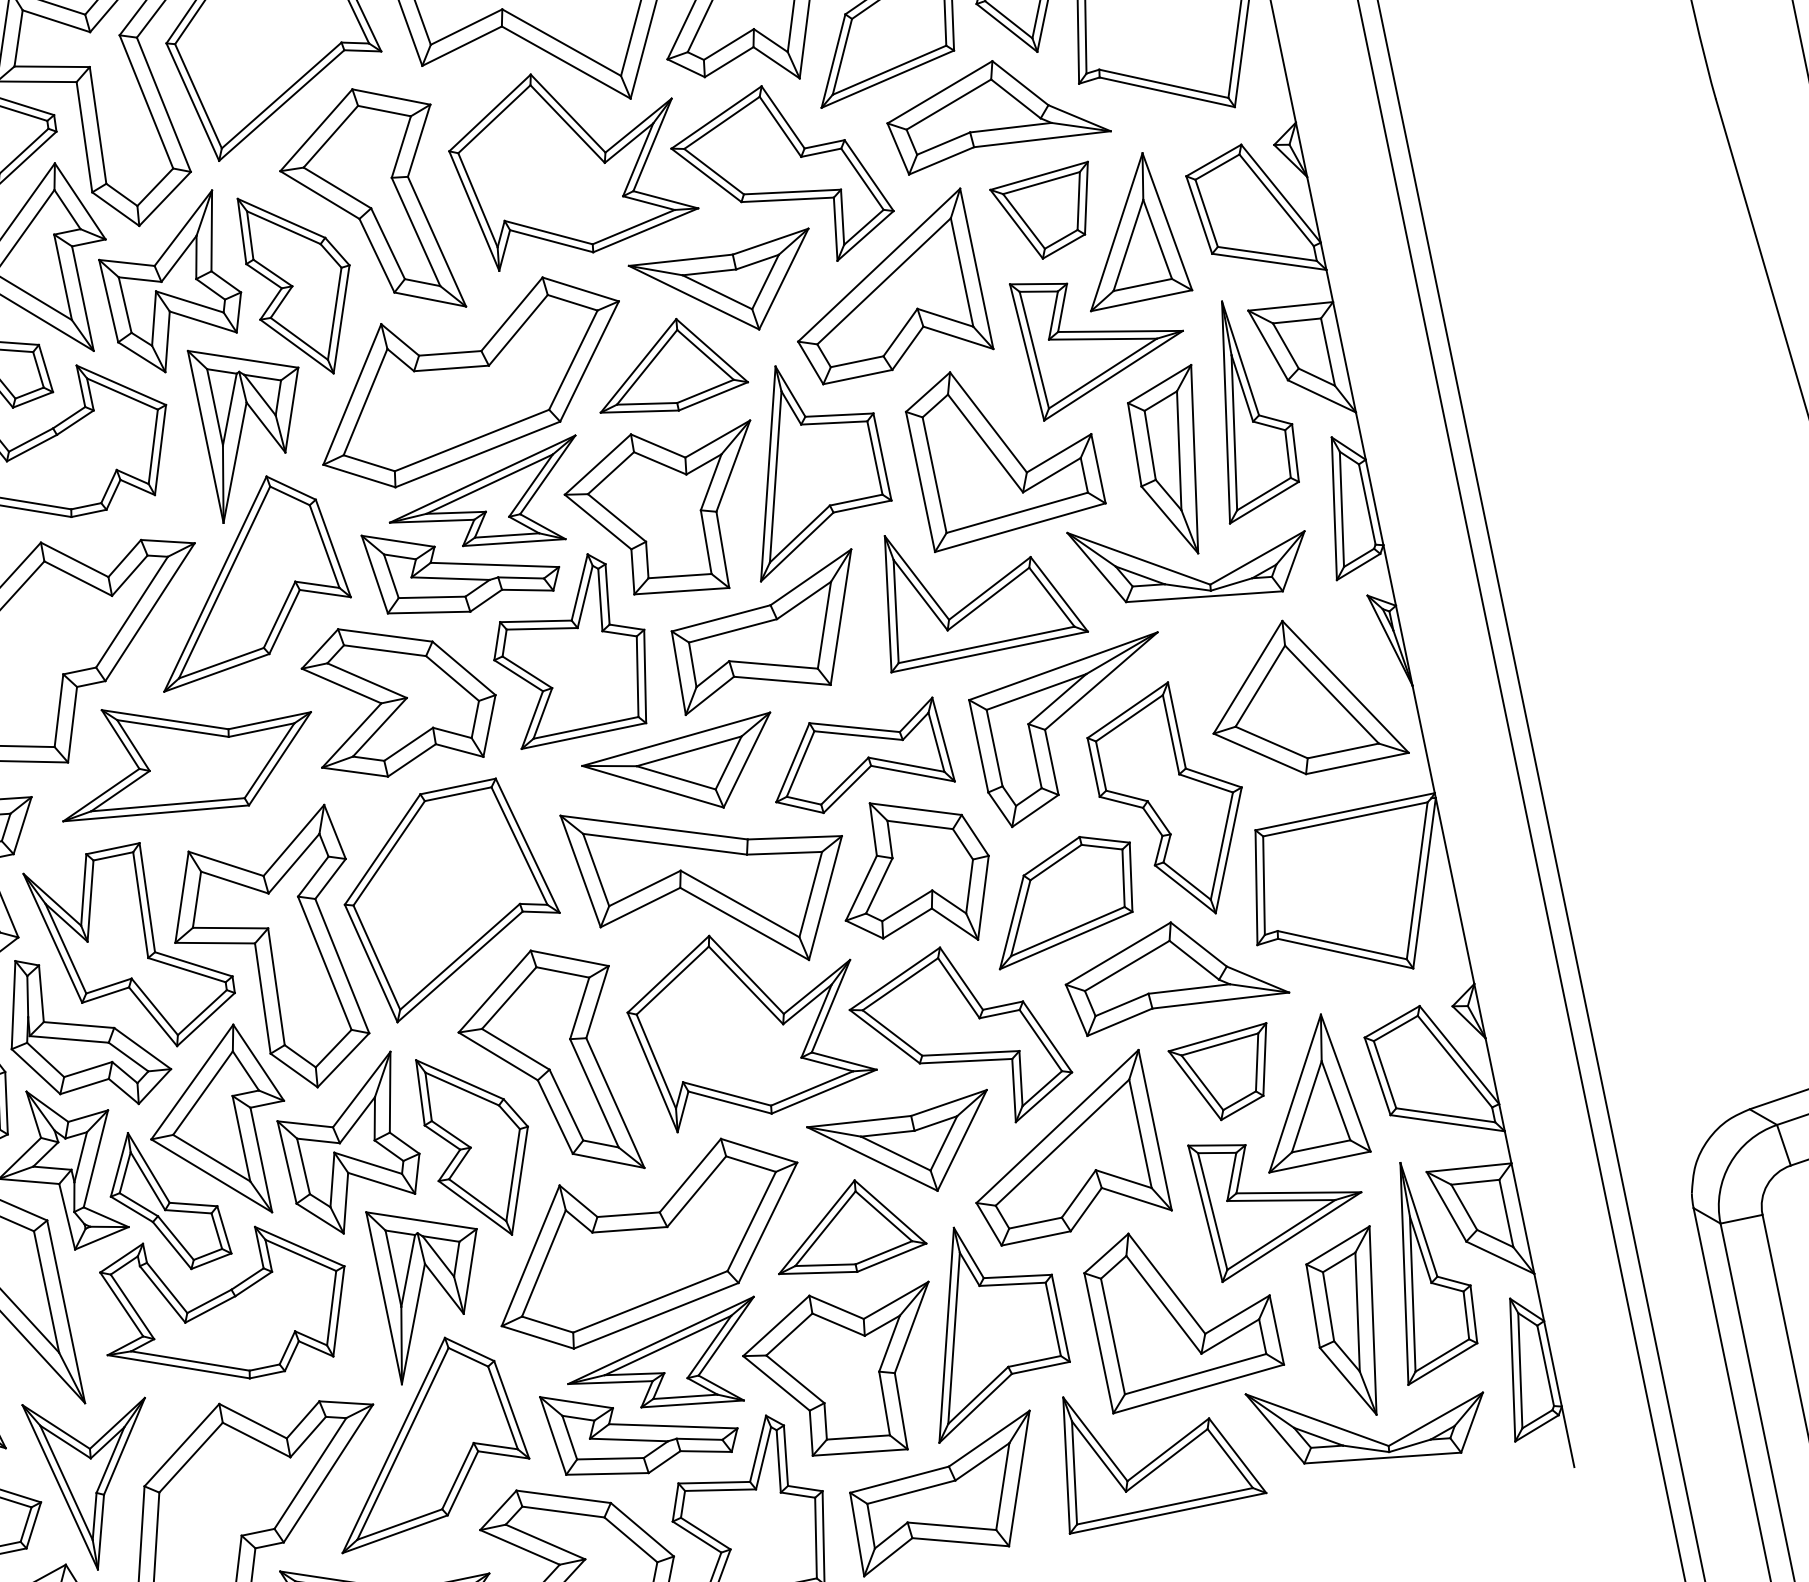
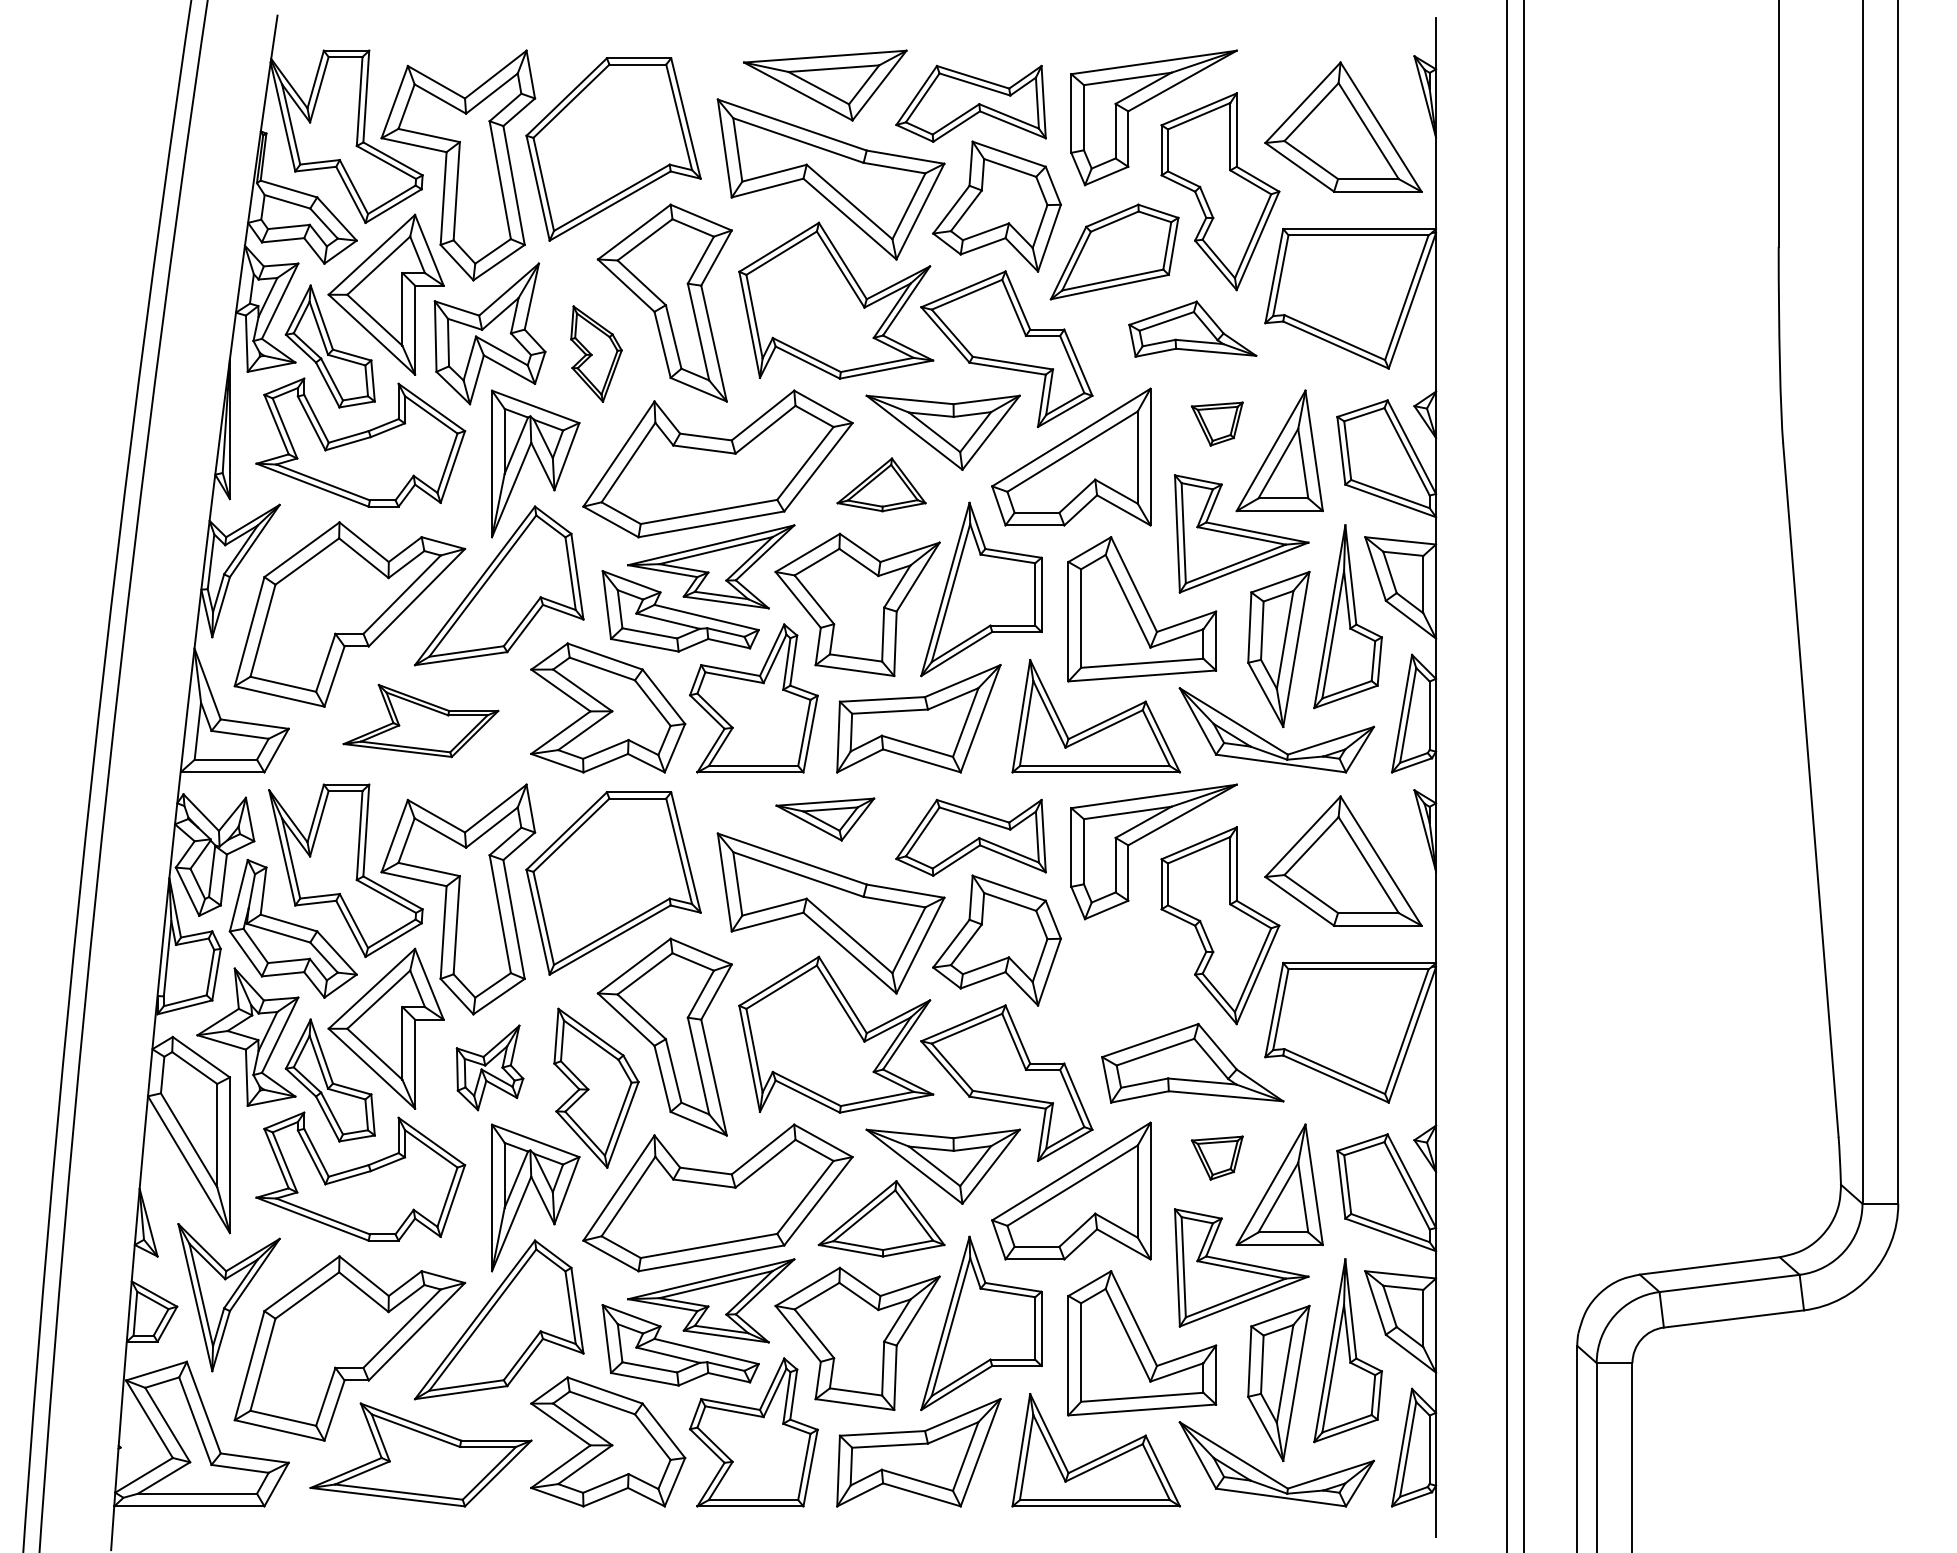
part: (994, 107) -> (1192, 328), size x0.7
part: (1047, 213) -> (1217, 423), size x0.6
part: (301, 281) -> (596, 353), size x0.6
part: (667, 366) -> (881, 484), size x0.7
part: (184, 755) -> (420, 720), size x0.7
part: (683, 773) -> (825, 819), size x0.6
part: (1062, 897) -> (1114, 985), removed
part: (1225, 1074) -> (1217, 1157), size x0.6
part: (349, 1145) -> (489, 1067), size x0.6

